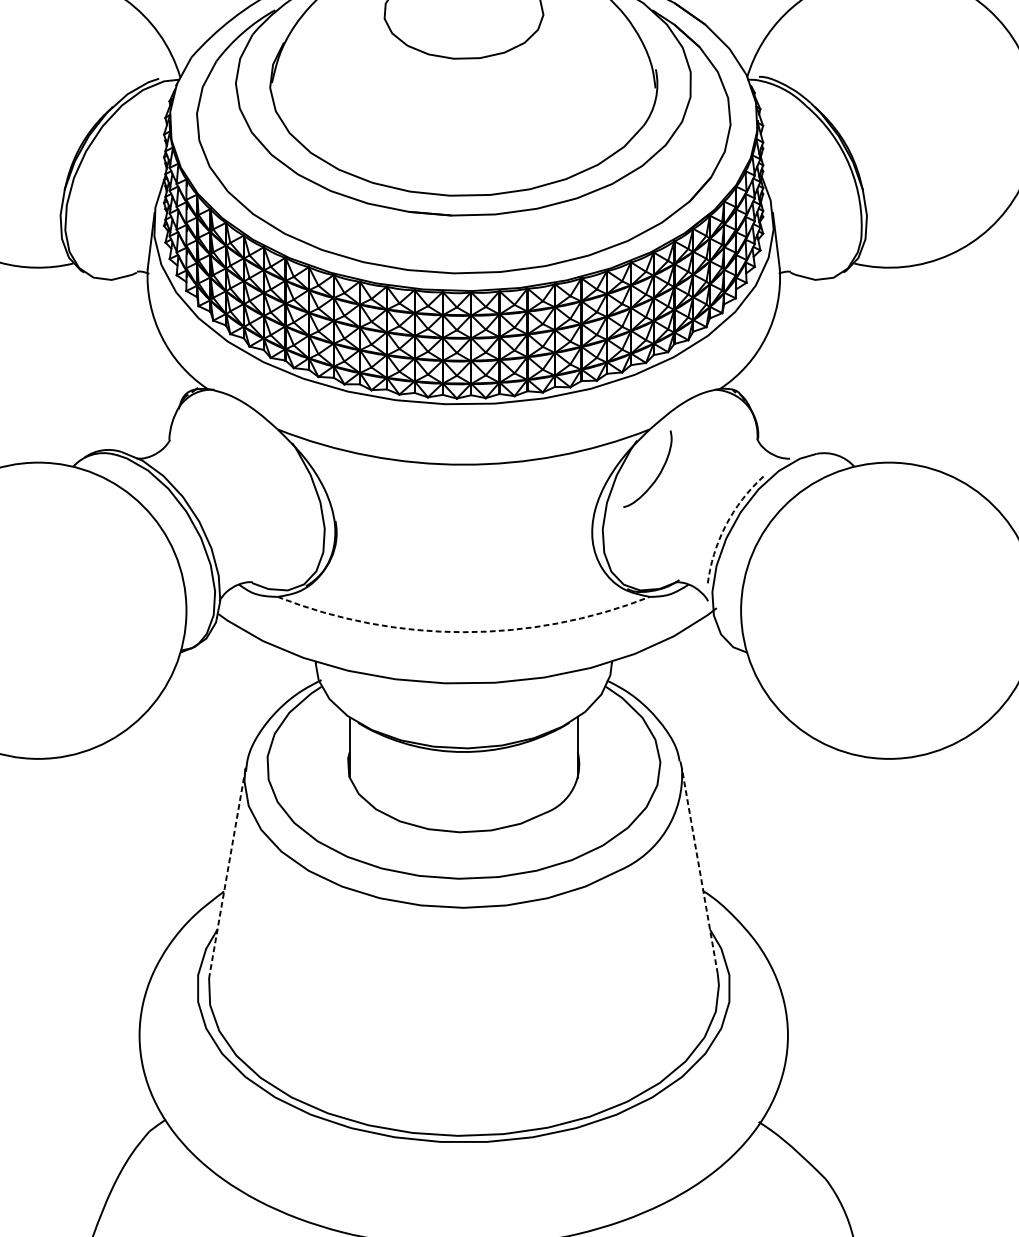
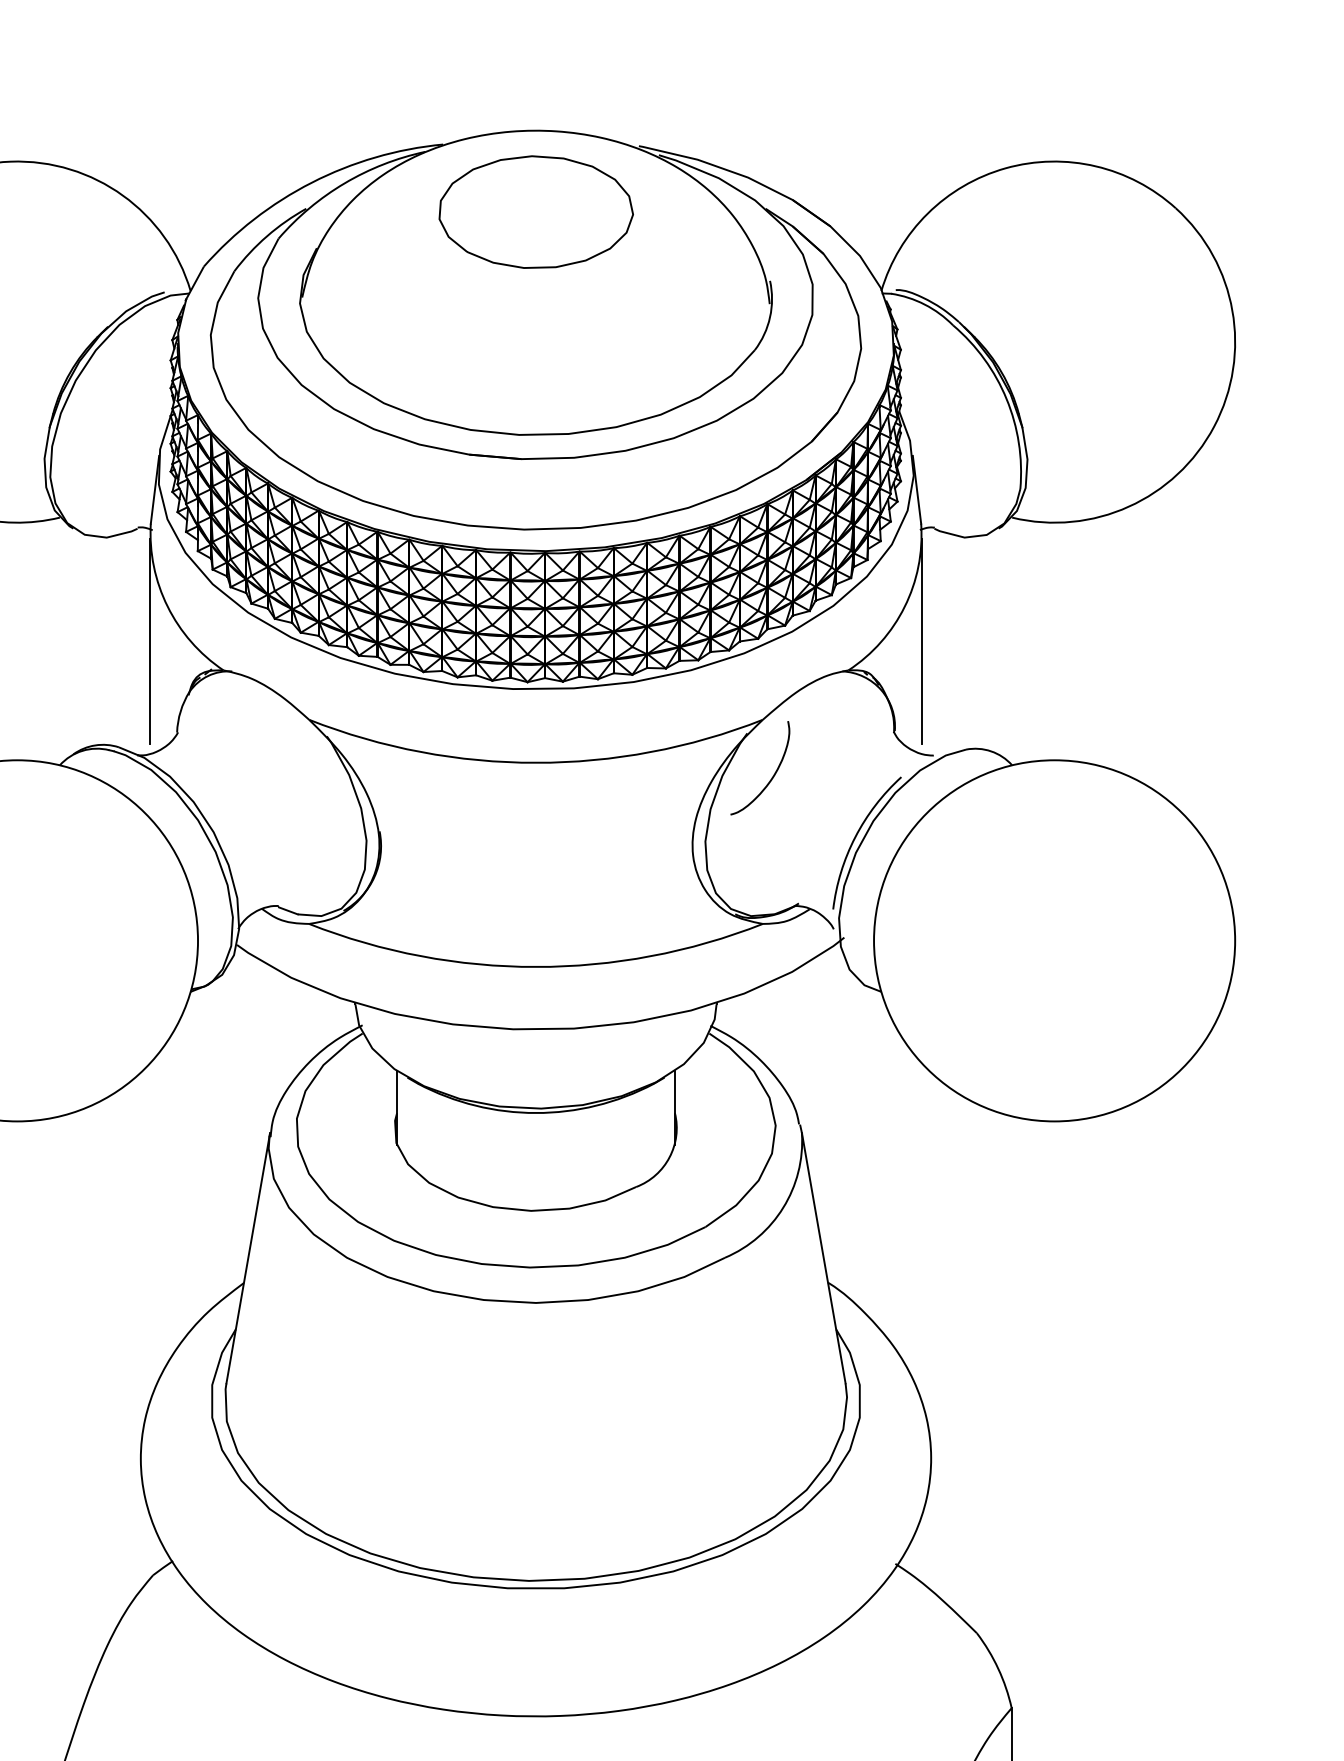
line: (146, 365) -> (149, 641), added
line: (780, 365) -> (922, 641), added
arc: (725, 525) -> (855, 837), dashed -> solid
arc: (464, 631) -> (536, 966), dashed -> solid
line: (227, 871) -> (248, 1258), dashed -> solid
line: (699, 871) -> (823, 1258), dashed -> solid

